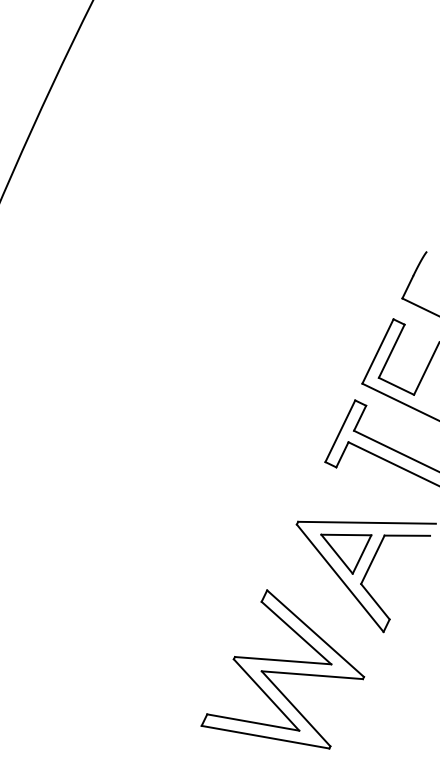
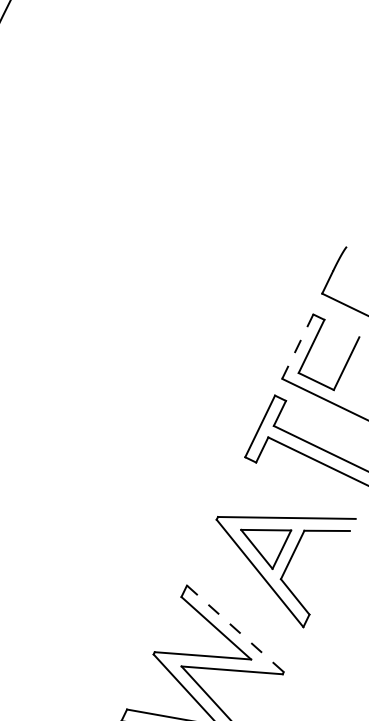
line: (377, 351) -> (297, 346), solid -> dashed
line: (315, 633) -> (235, 628), solid -> dashed

